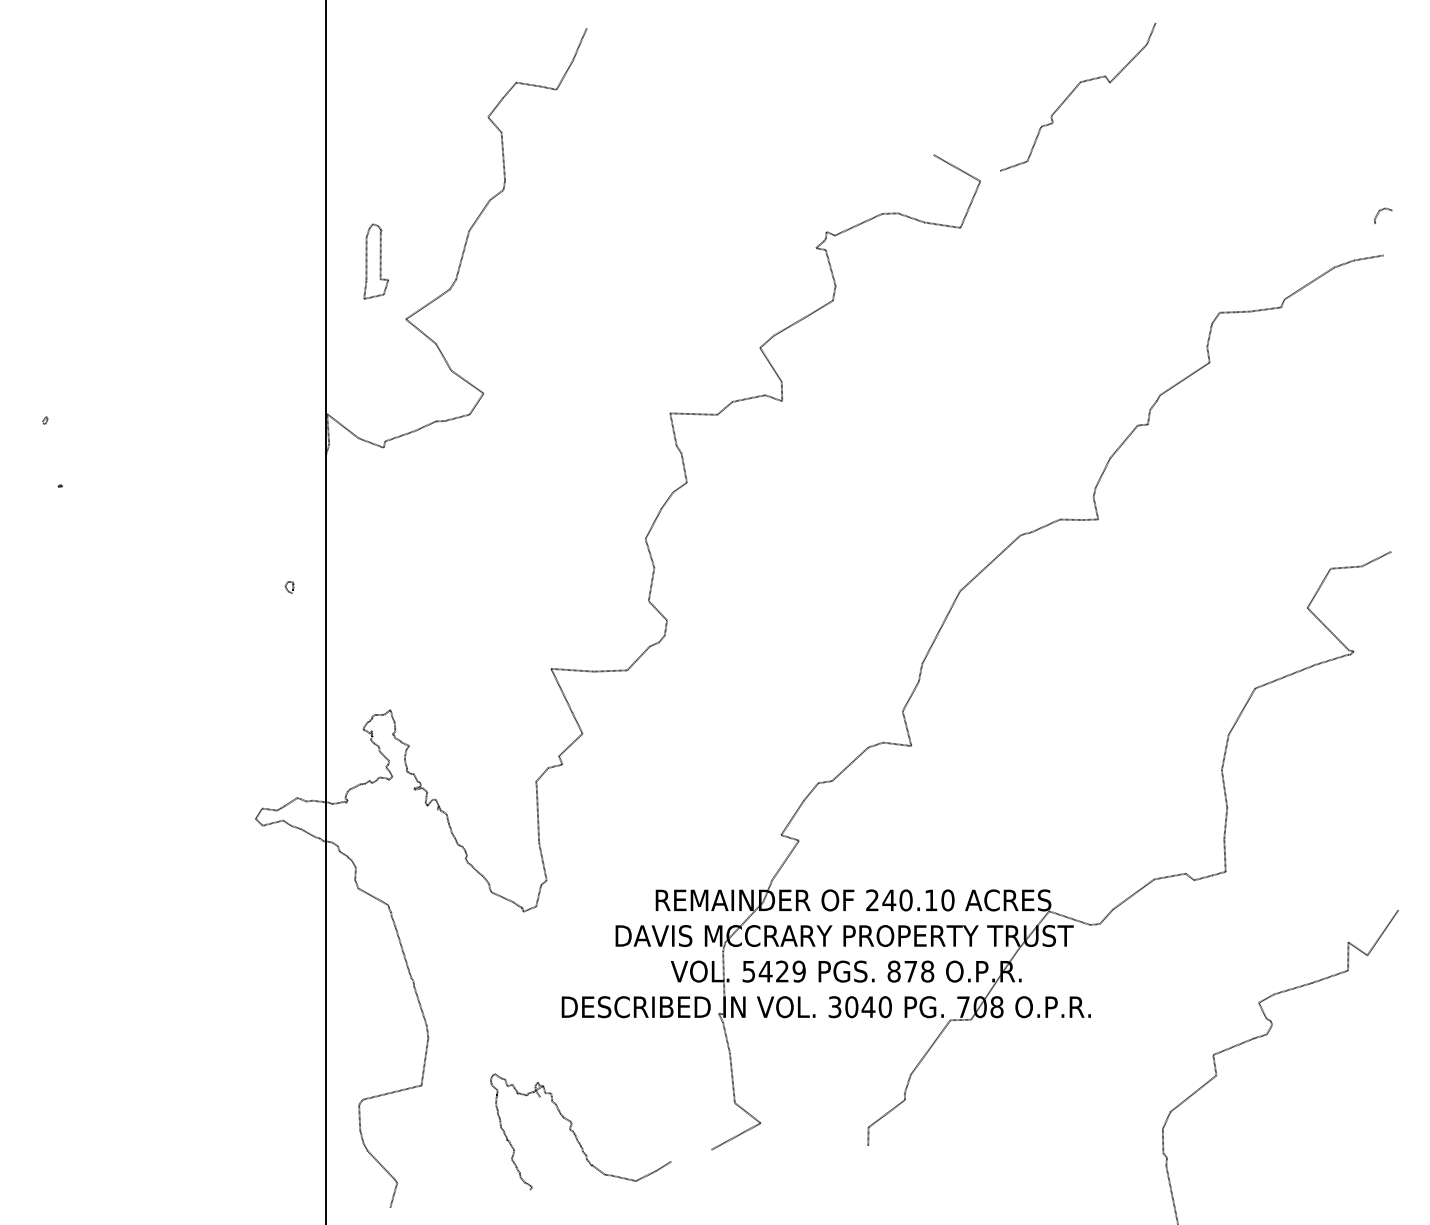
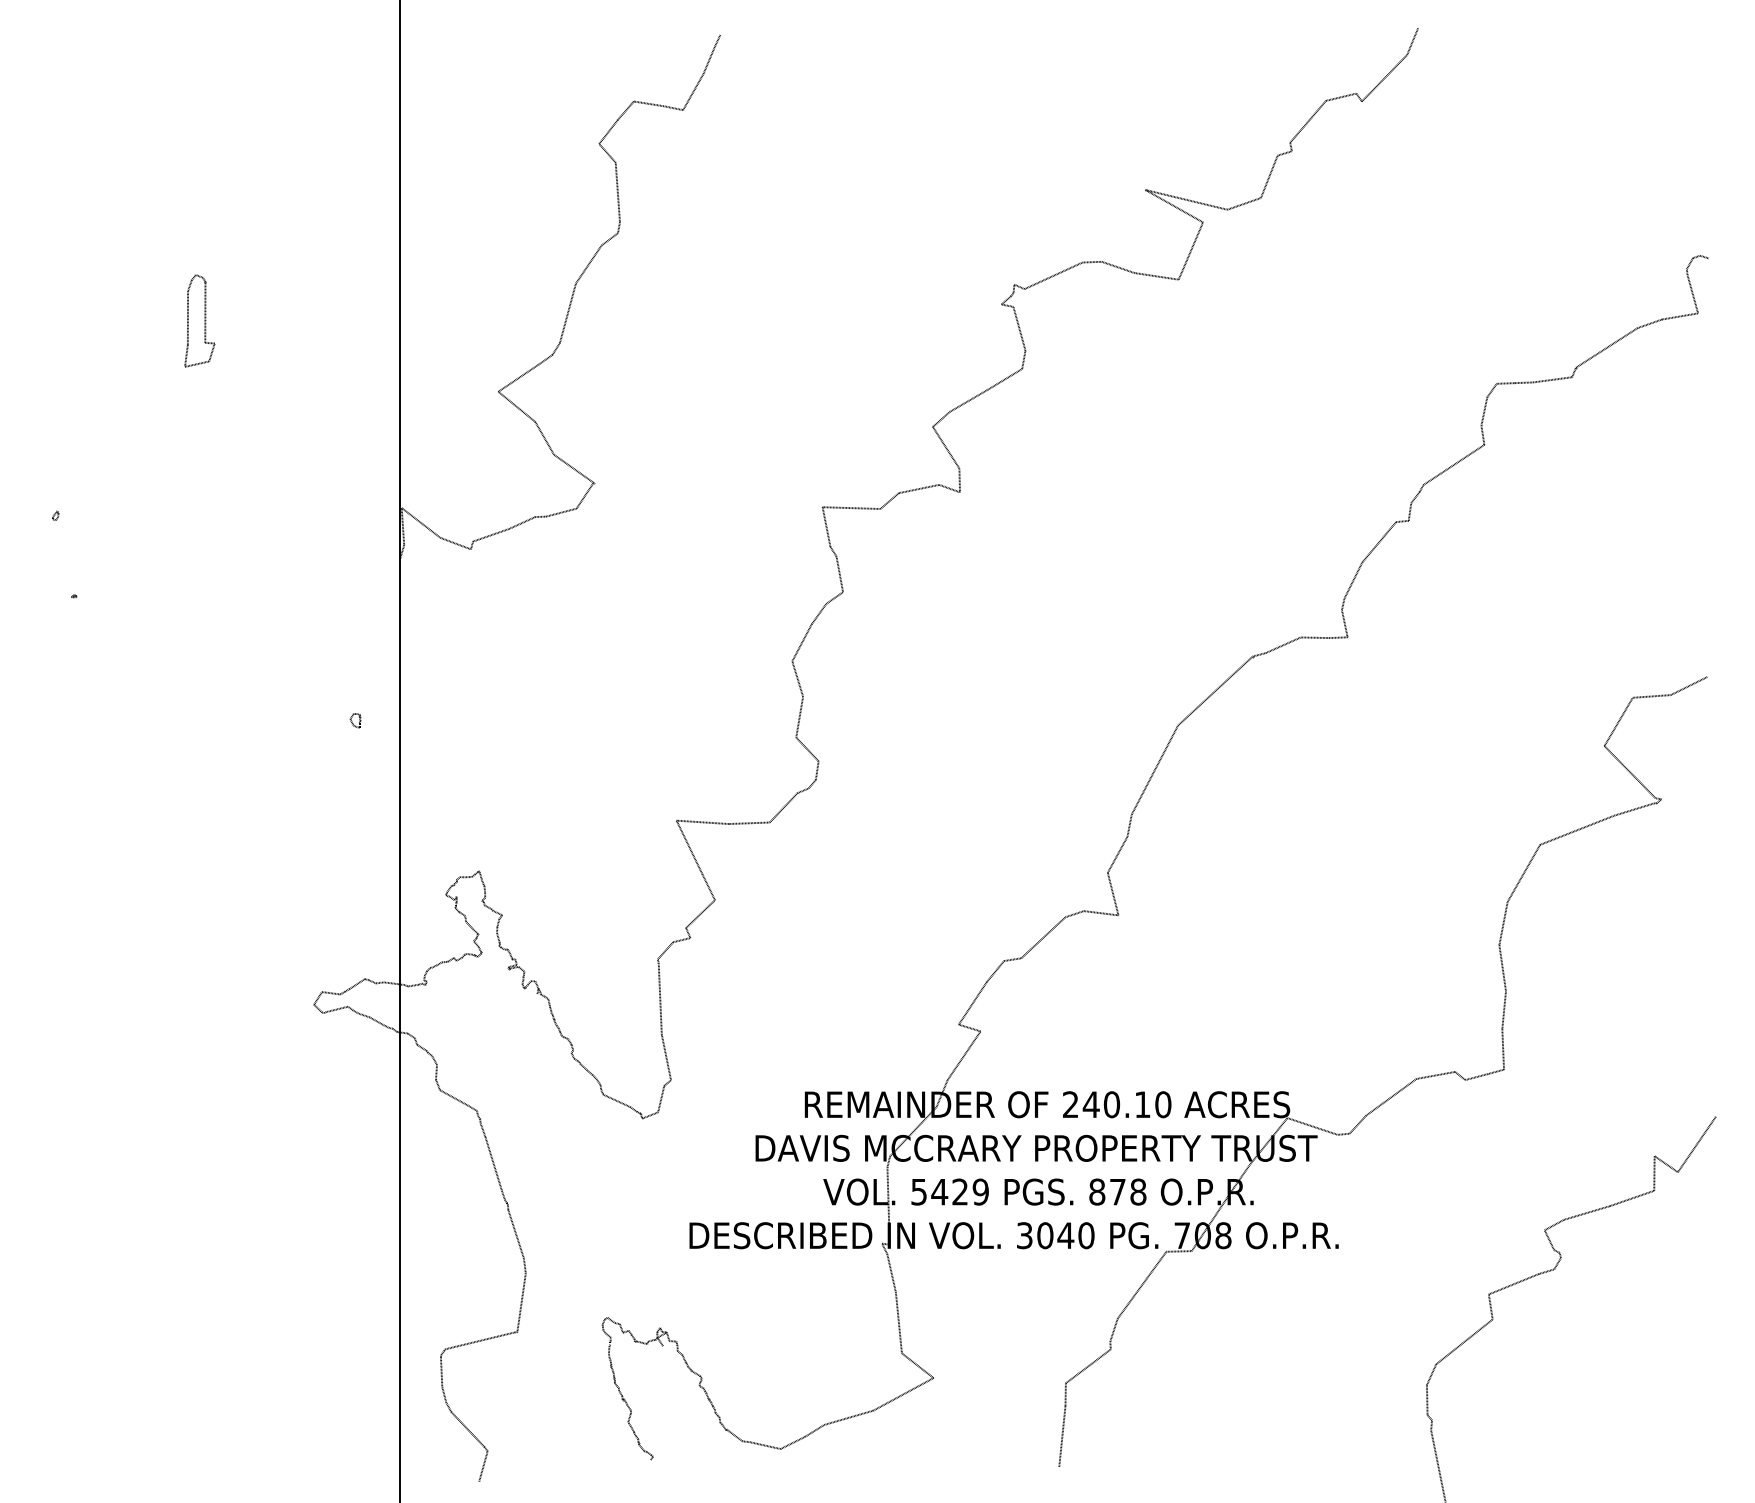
line: (966, 162) -> (1186, 199), added
line: (1379, 239) -> (1692, 293), added
part: (375, 261) -> (199, 320), moved
line: (691, 1155) -> (848, 1417), added
line: (865, 1170) -> (1062, 1435), added

